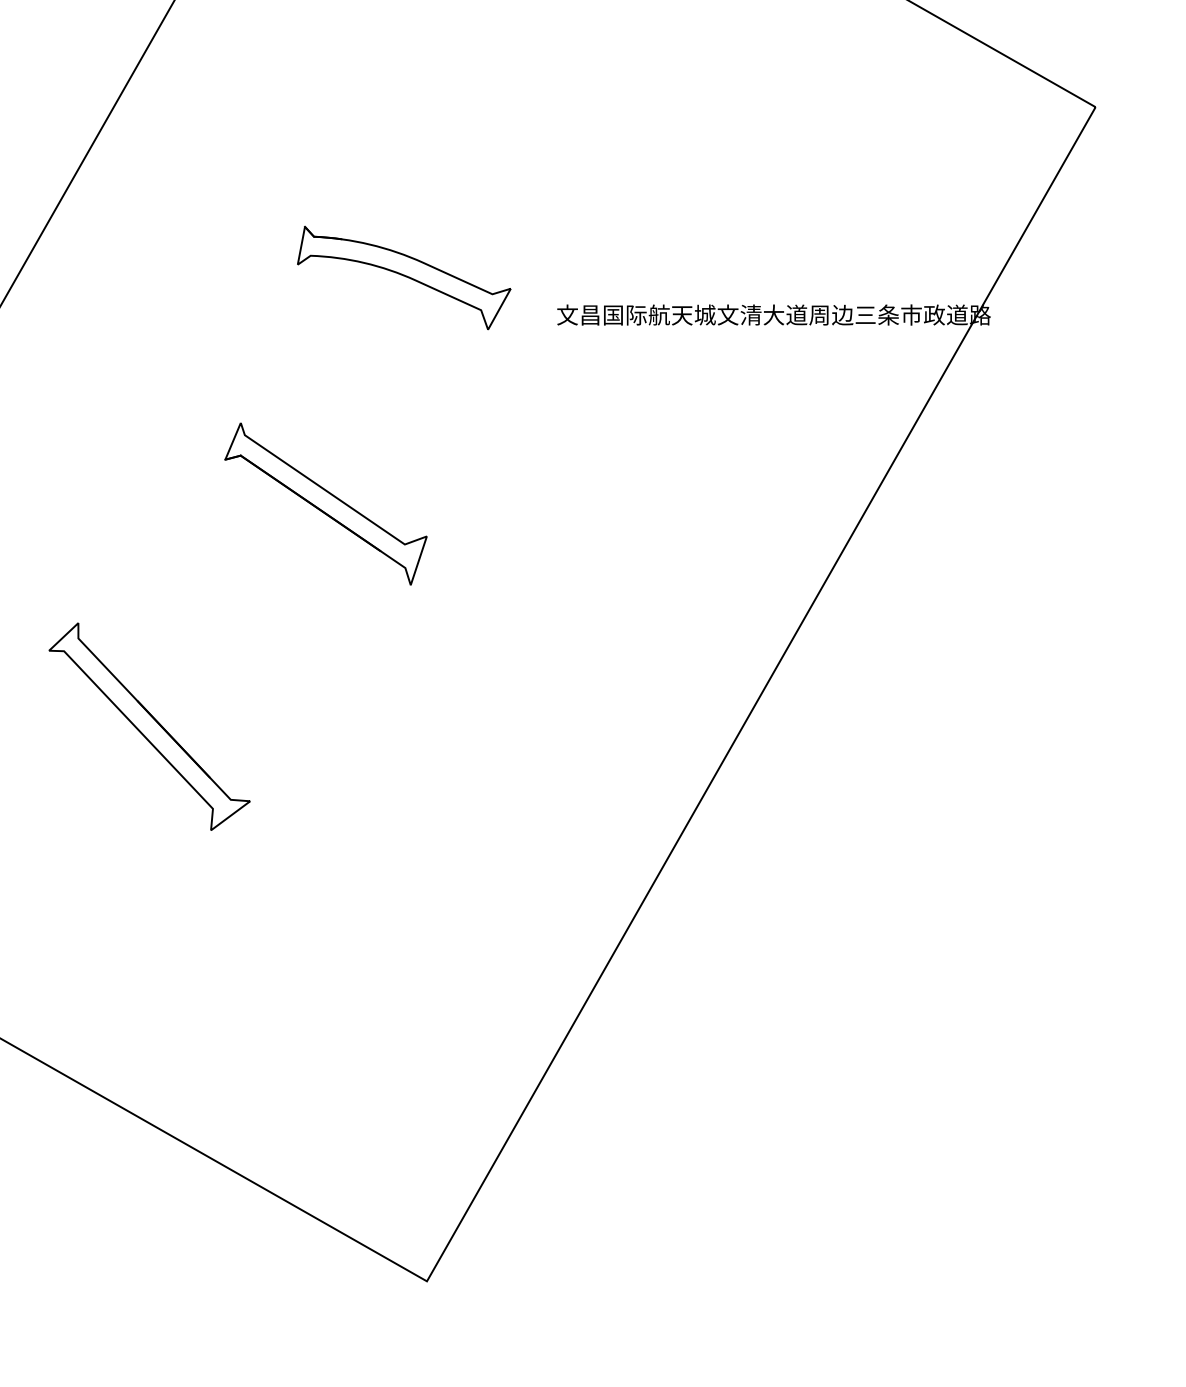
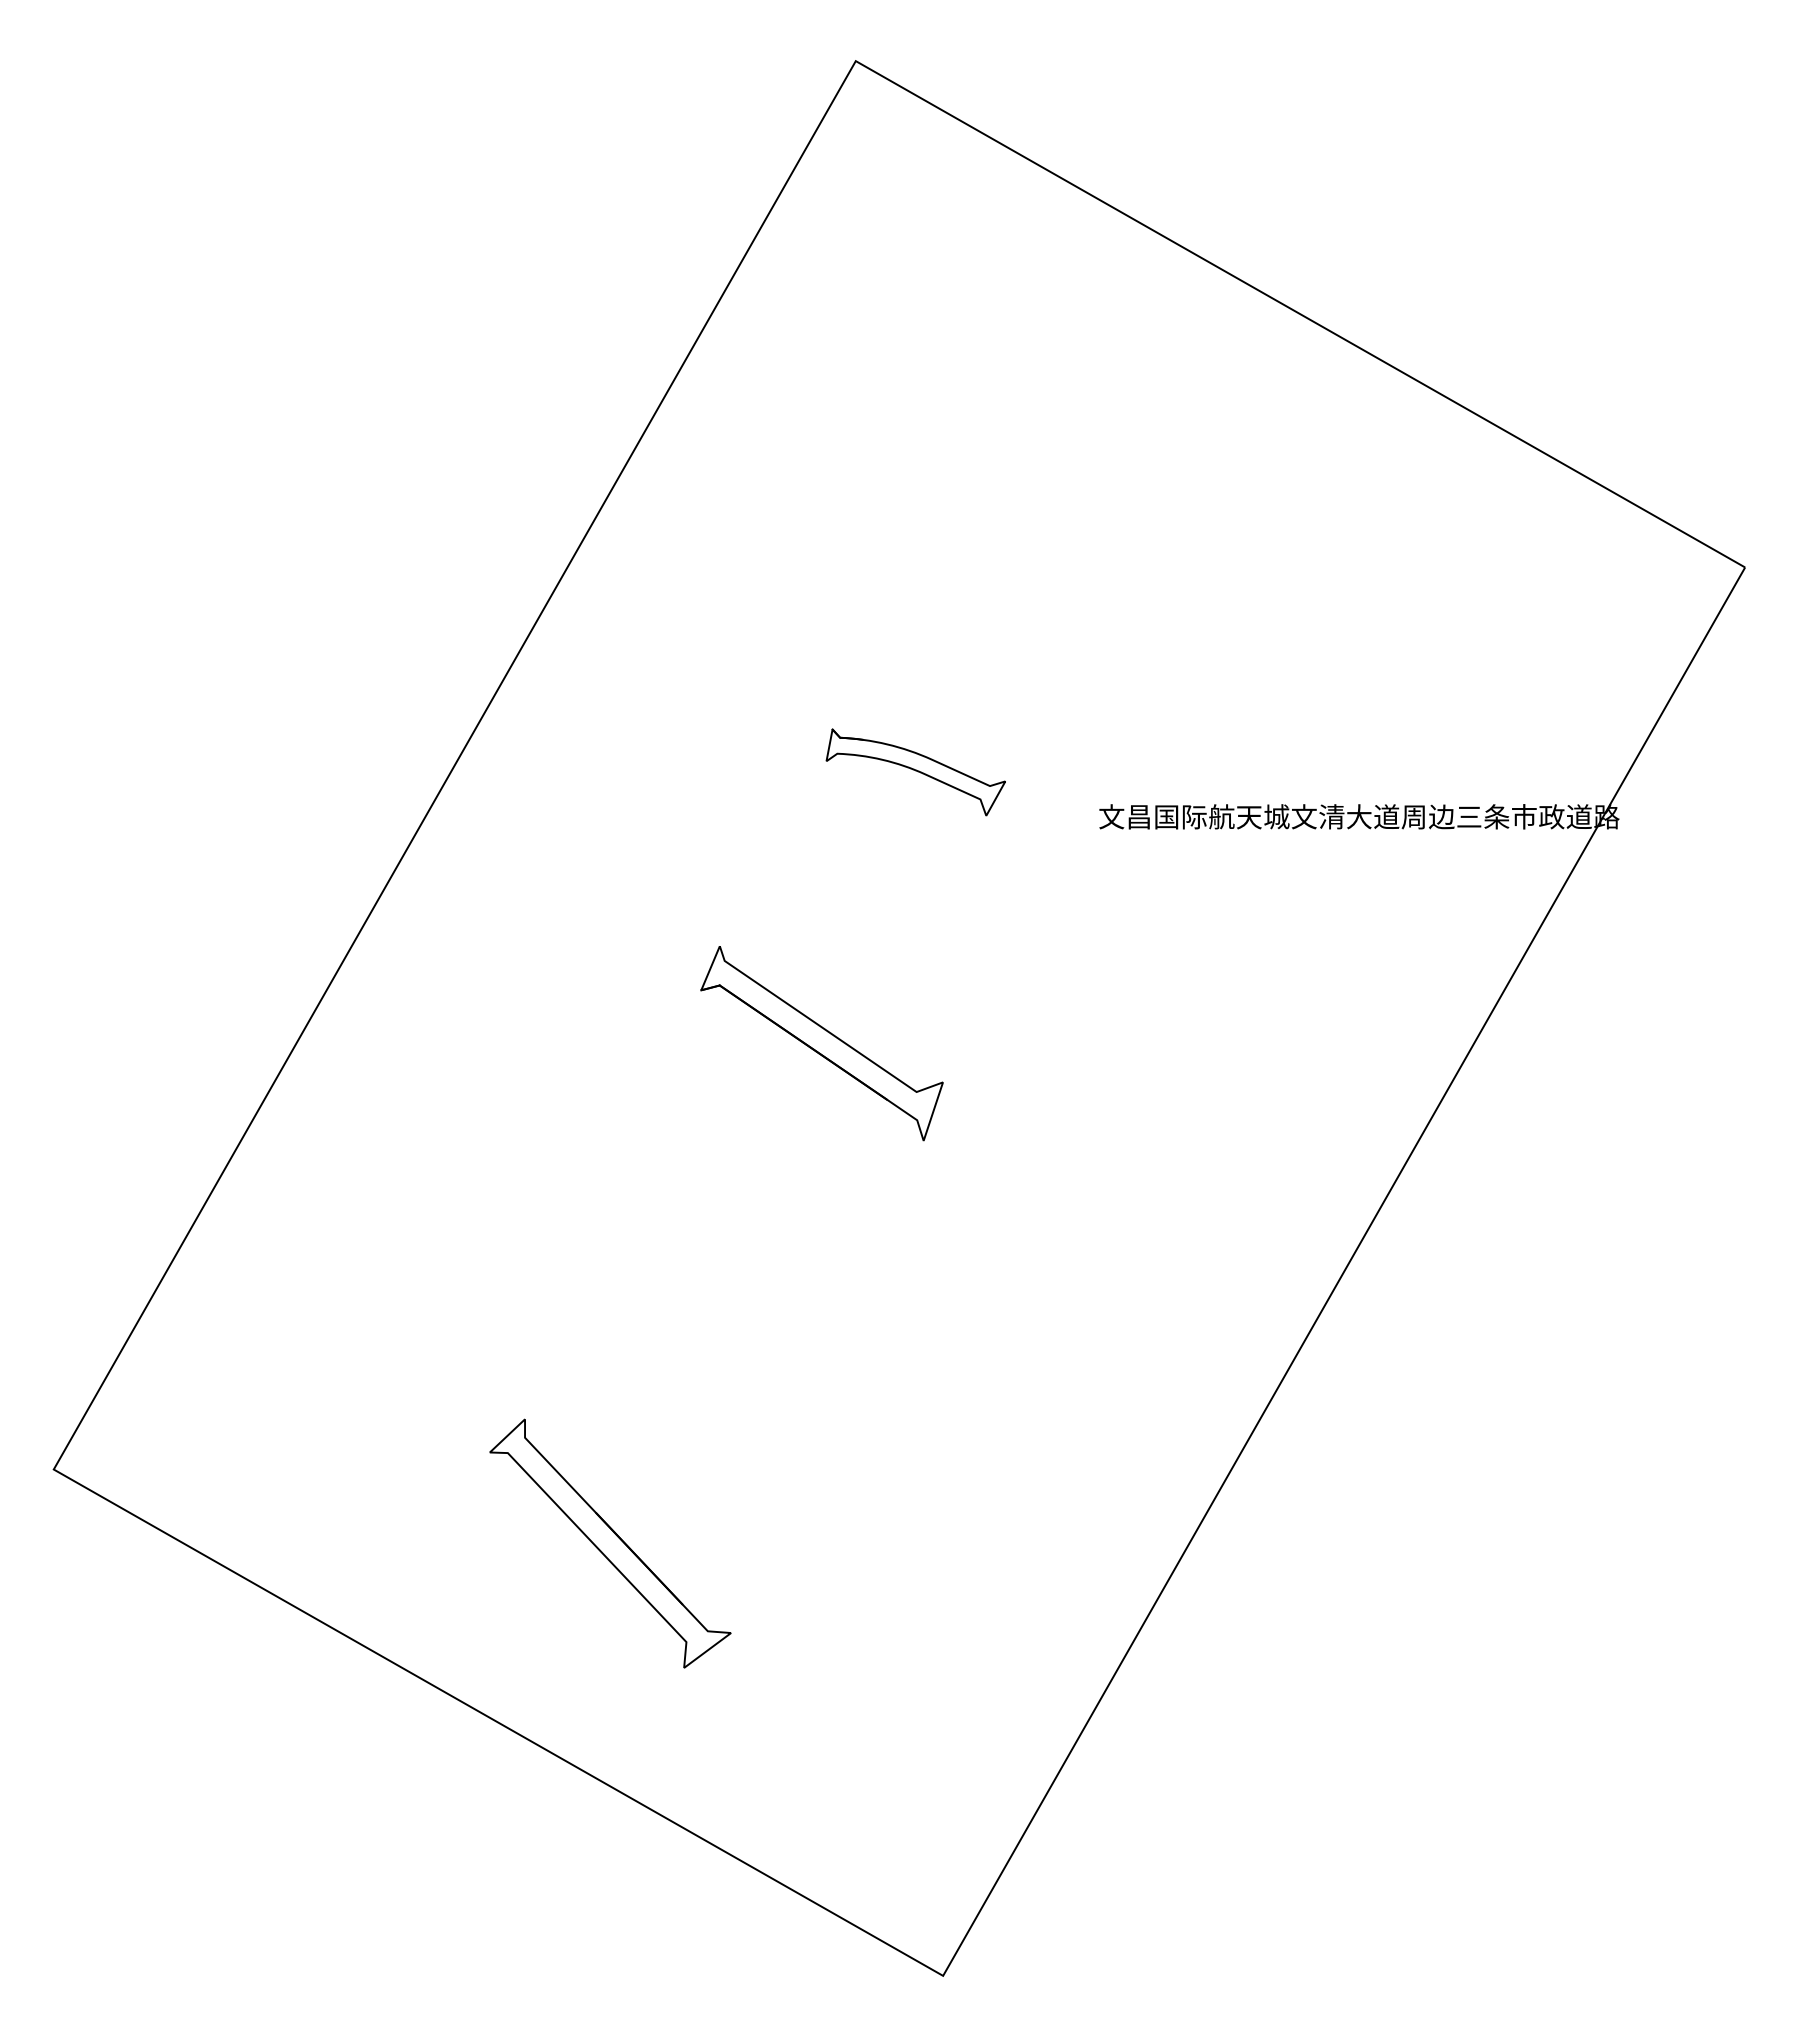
part: (403, 278) -> (915, 772), size x0.7
part: (149, 726) -> (610, 1543), moved

